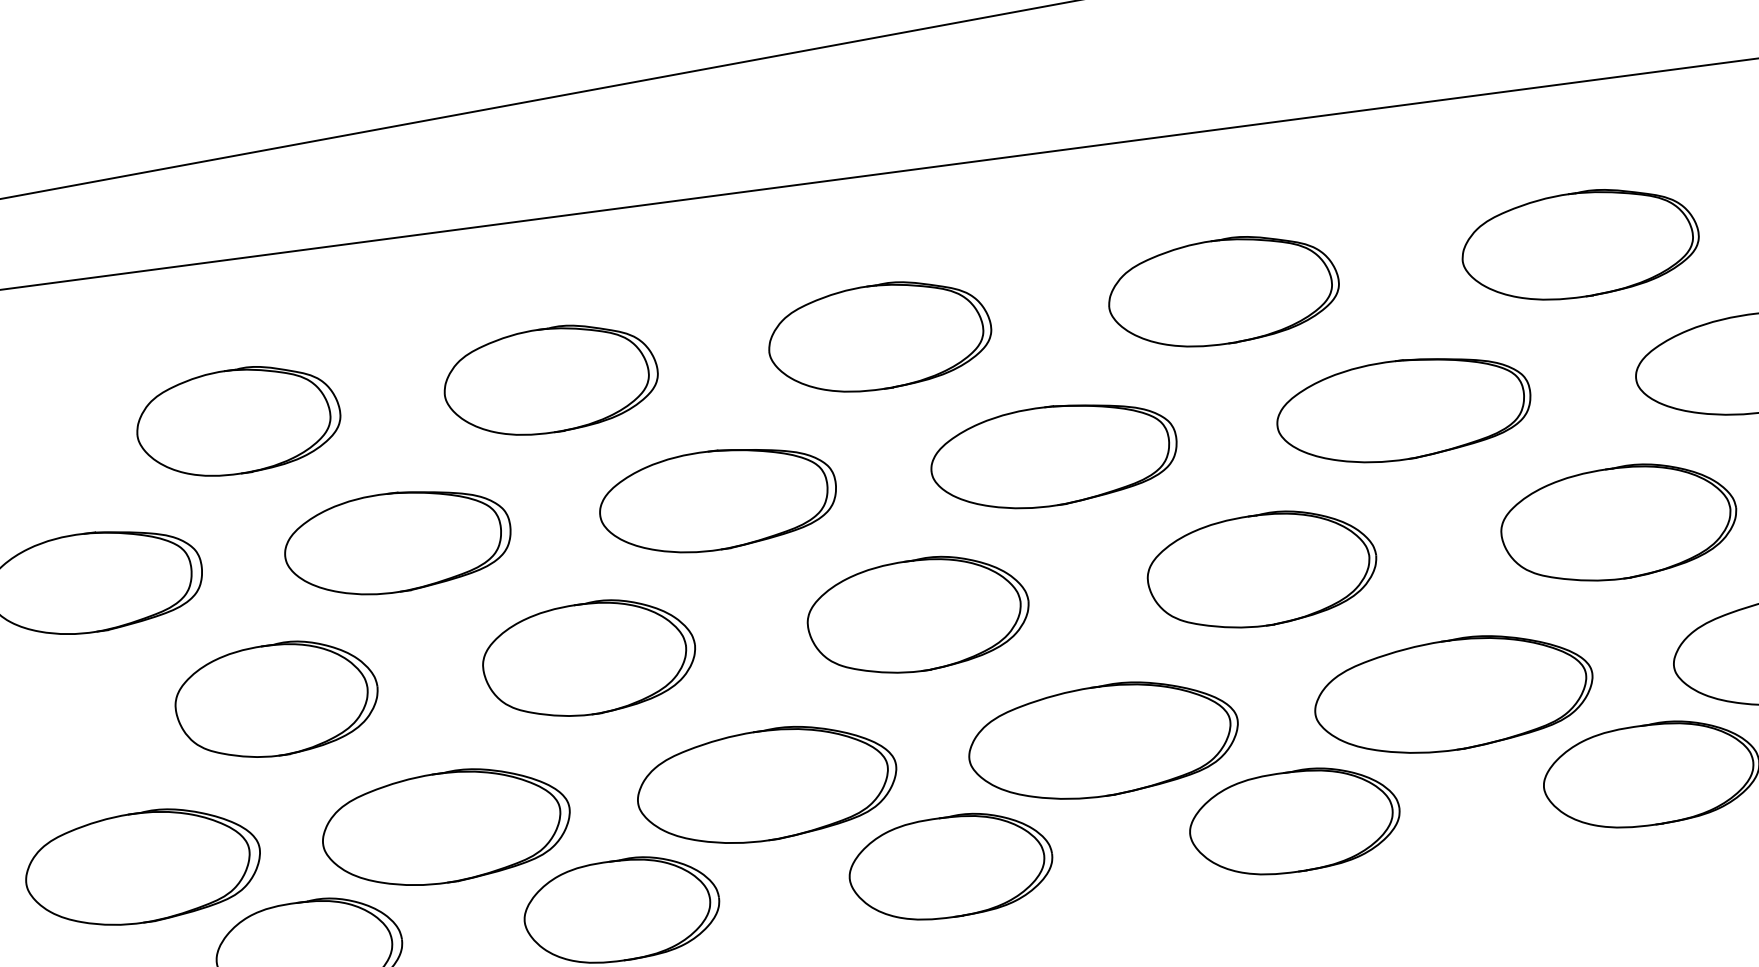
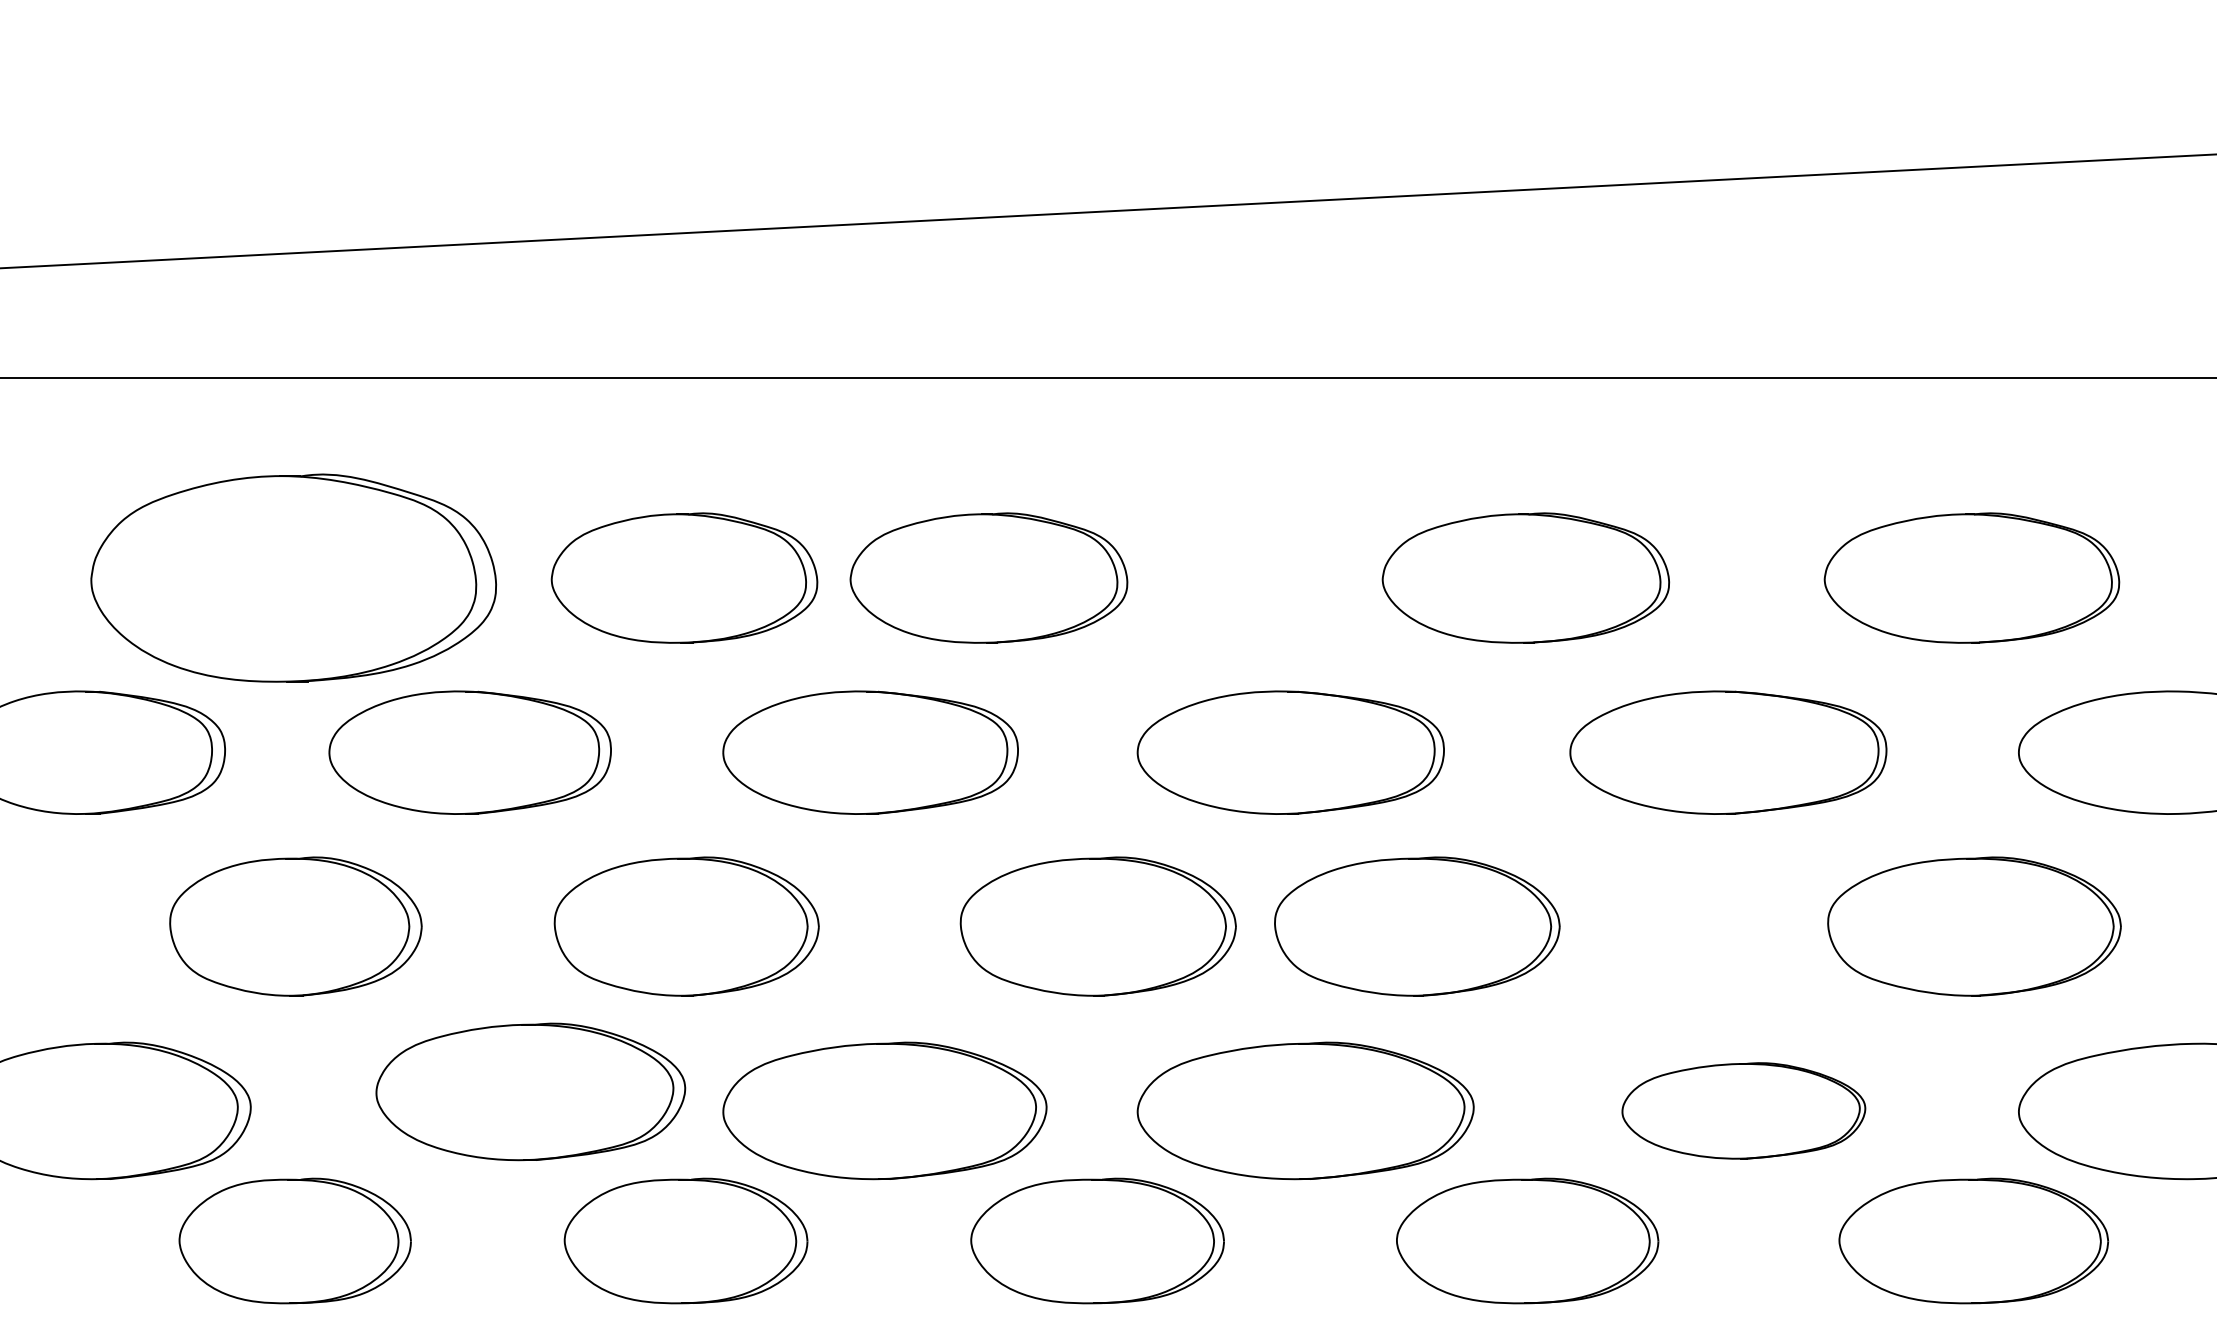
part: (879, 336) -> (988, 577), moved
part: (238, 420) -> (293, 577), size x1.6
part: (1262, 569) -> (1417, 926), moved
part: (1453, 694) -> (1743, 1110), size x0.7
part: (446, 826) -> (530, 1091), moved

